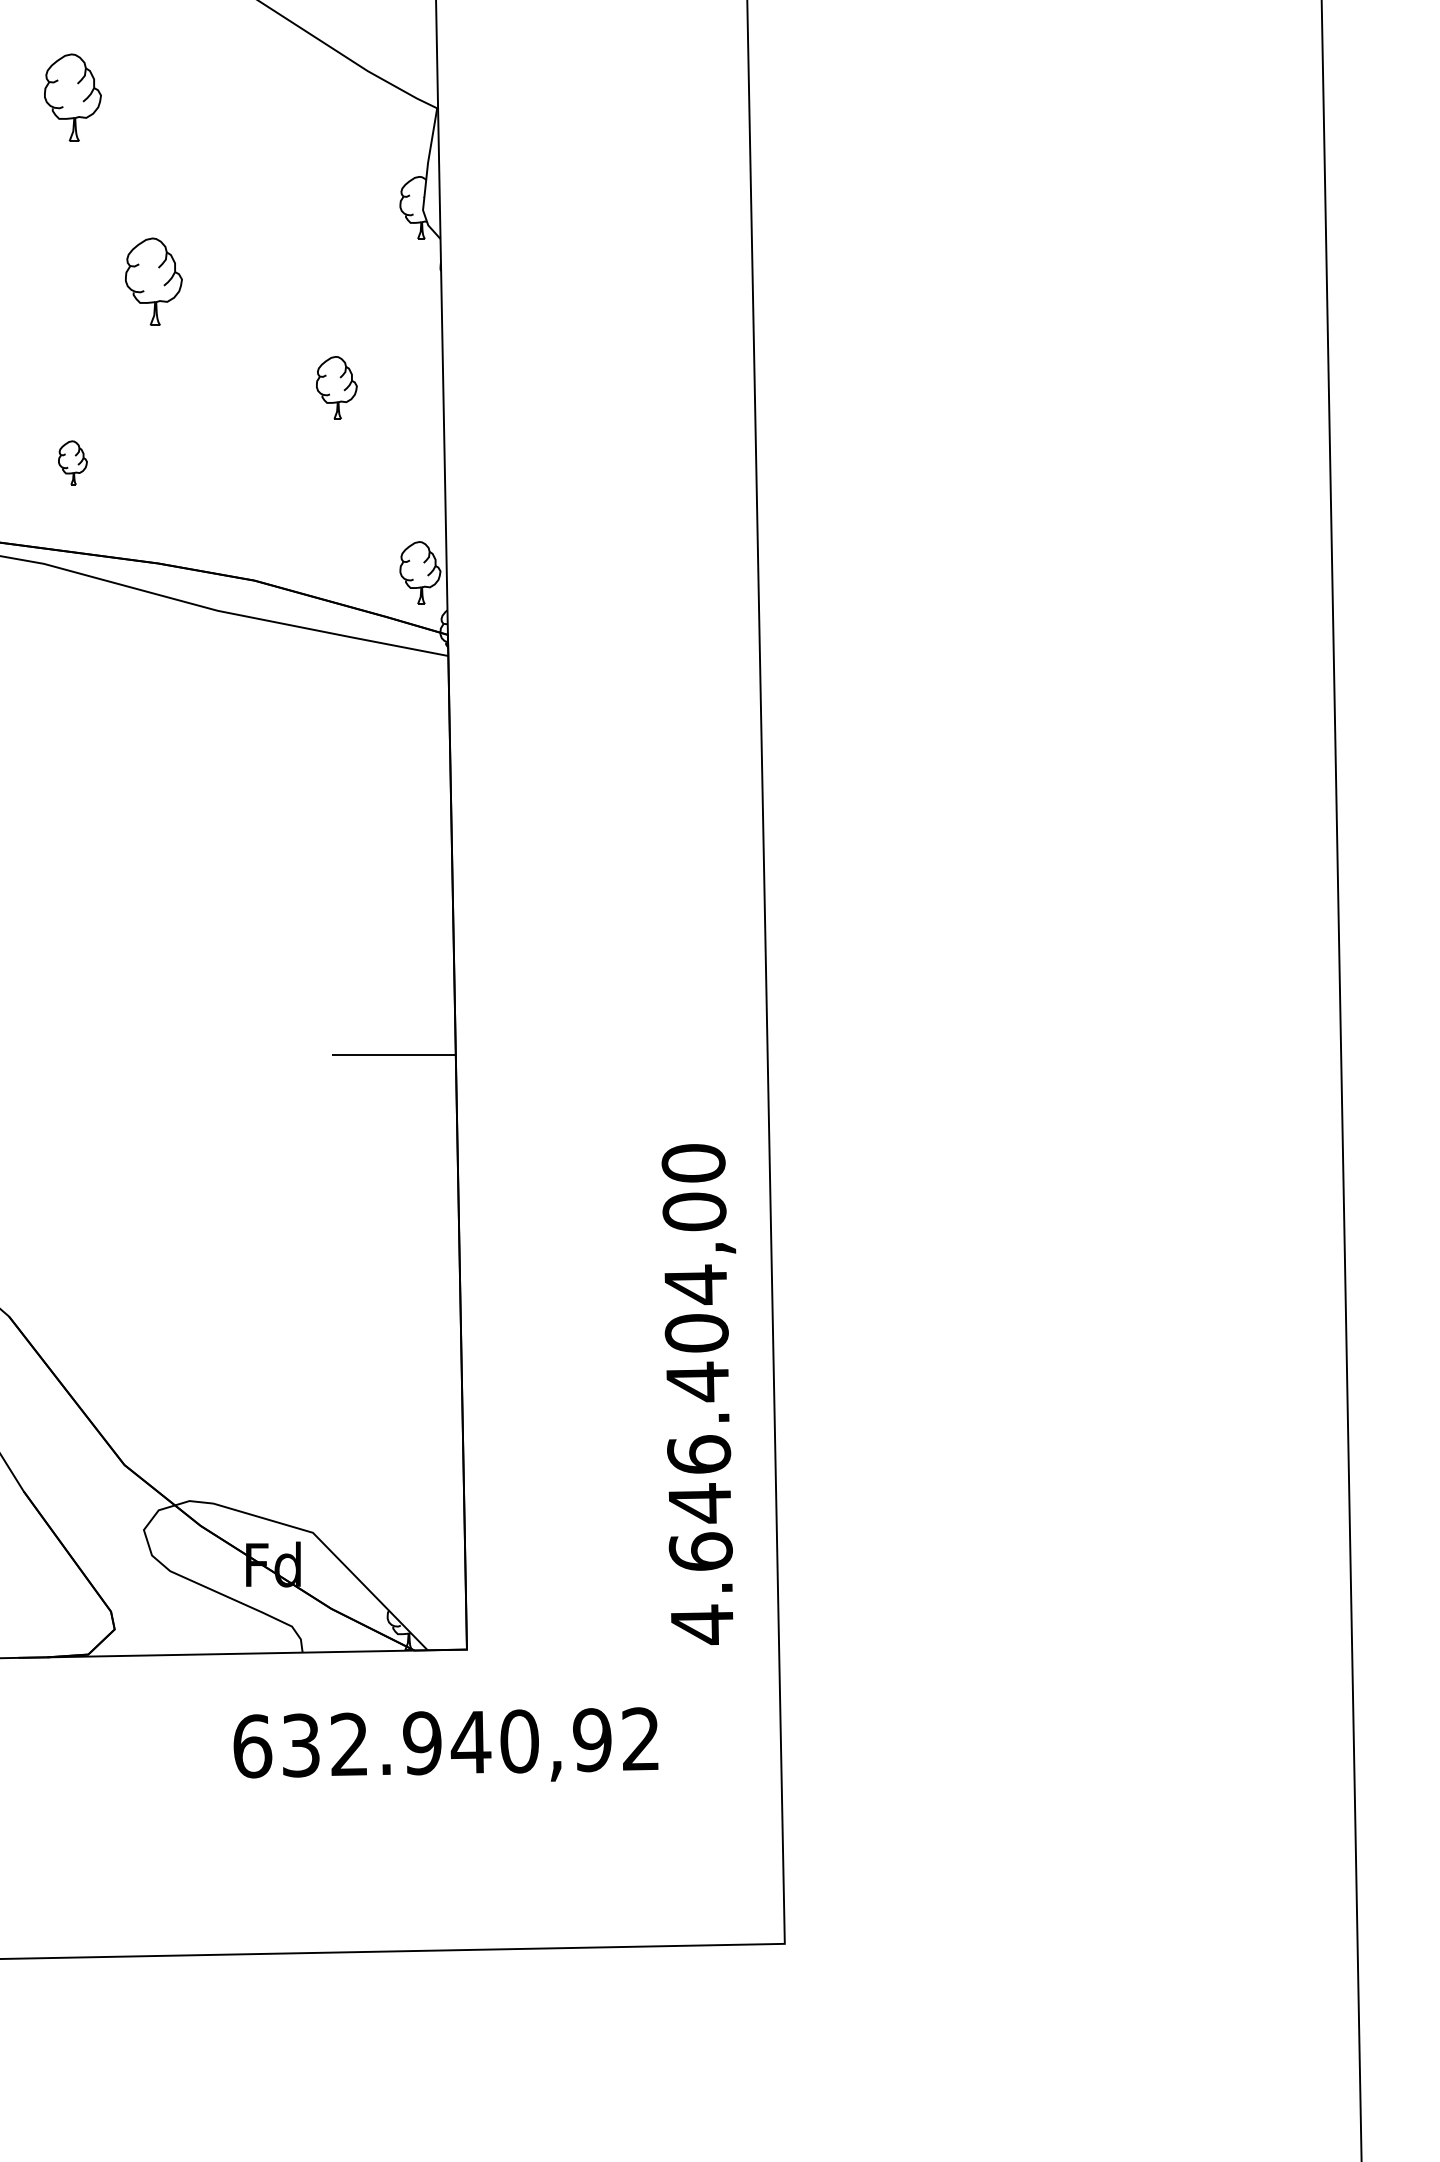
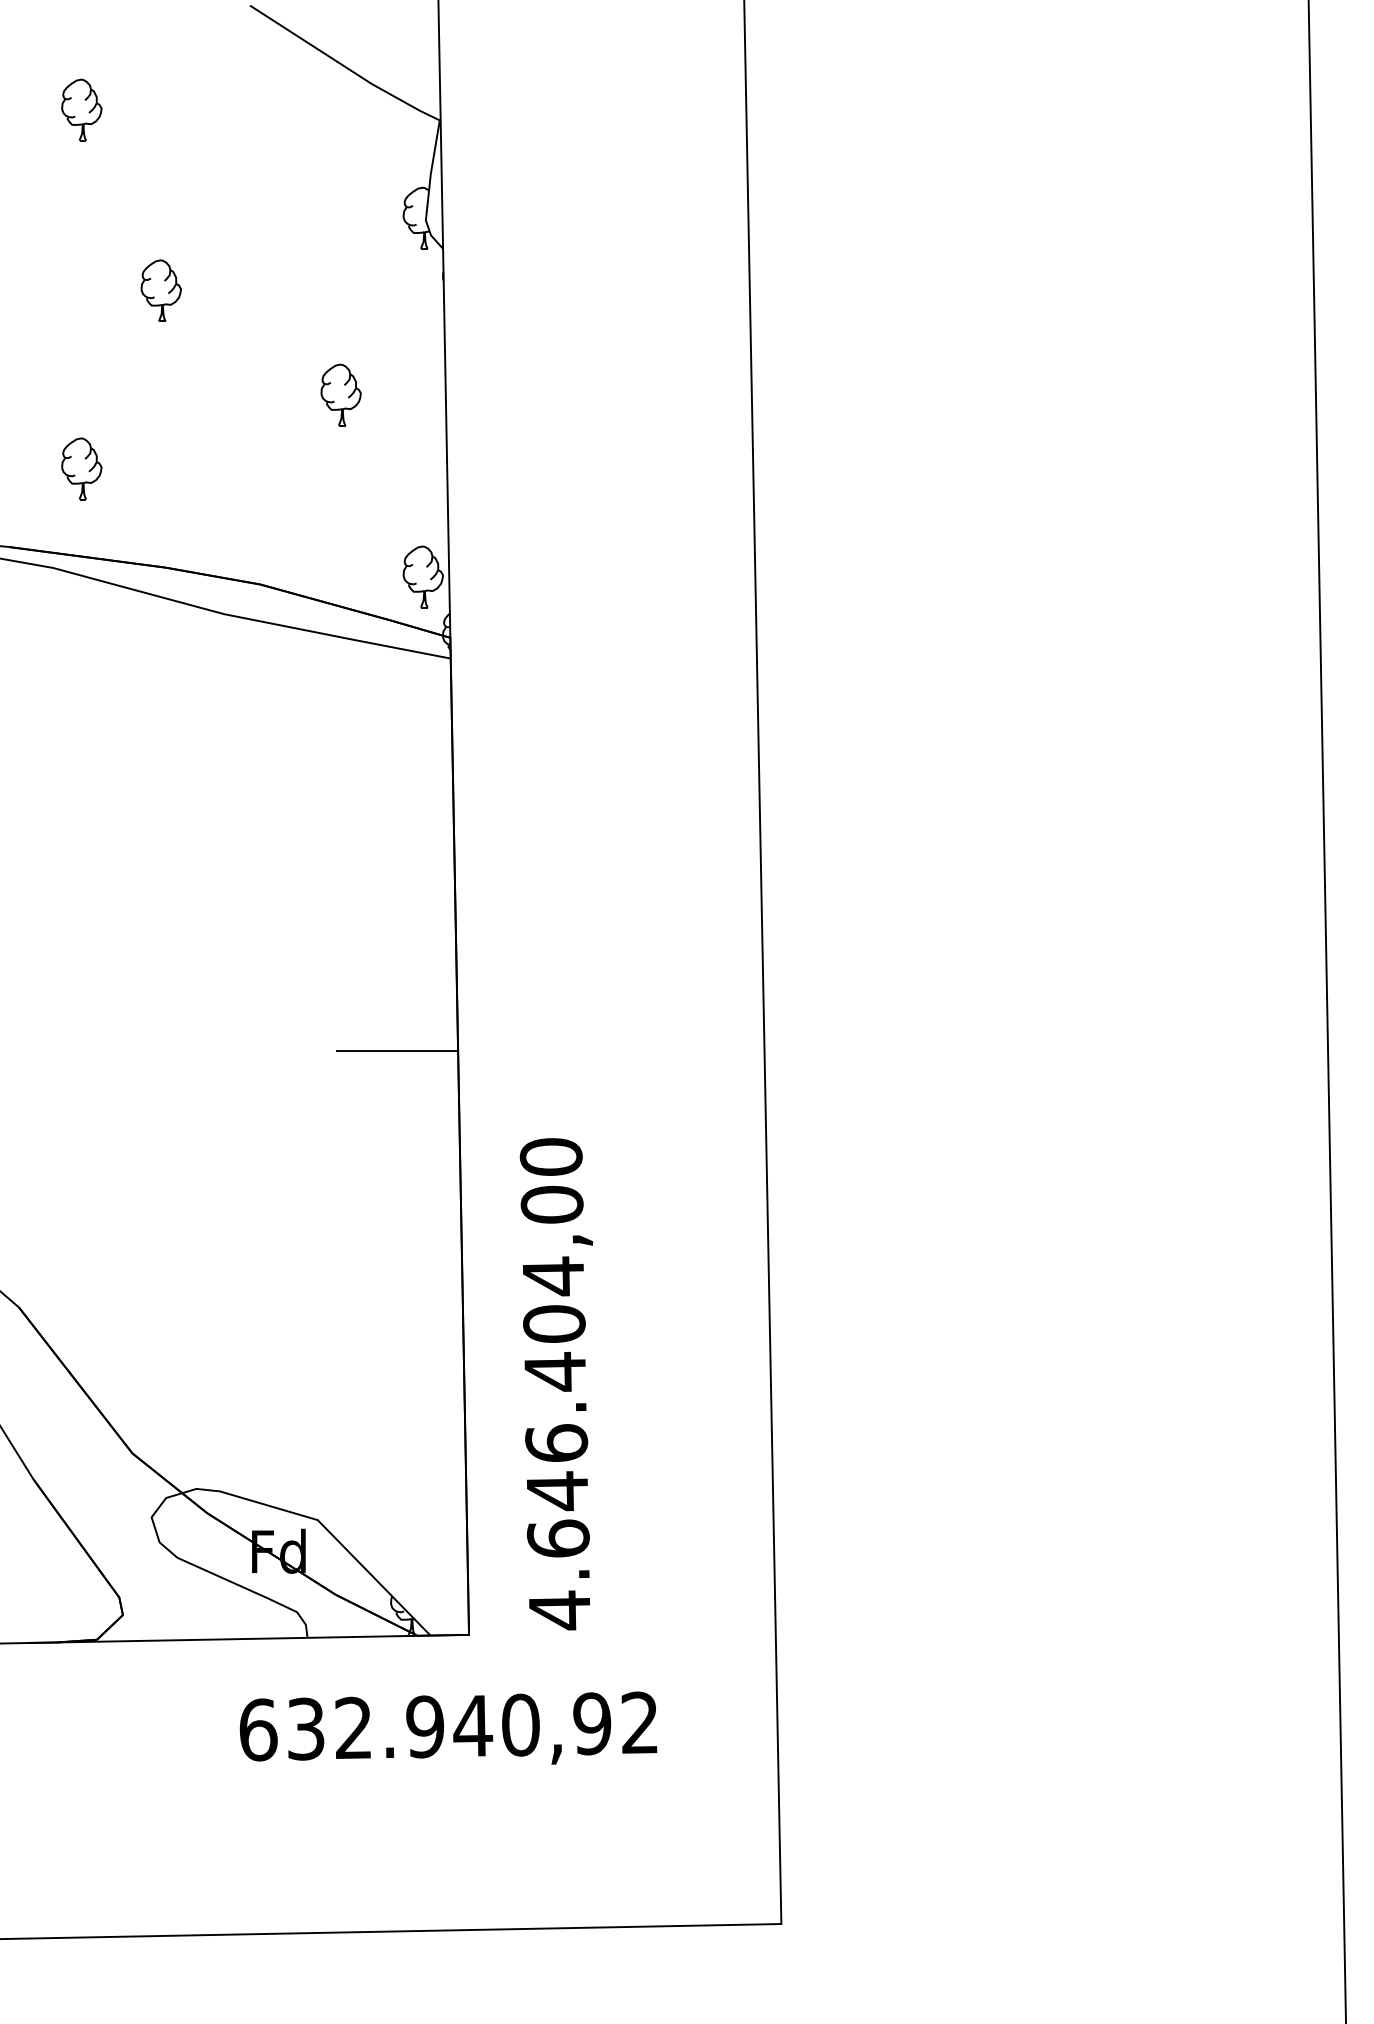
part: (72, 97) -> (81, 109), size x0.71
part: (153, 281) -> (161, 290), size x0.71
part: (72, 462) -> (81, 468), size x1.43
text: (698, 1394) -> (556, 1384), moved

